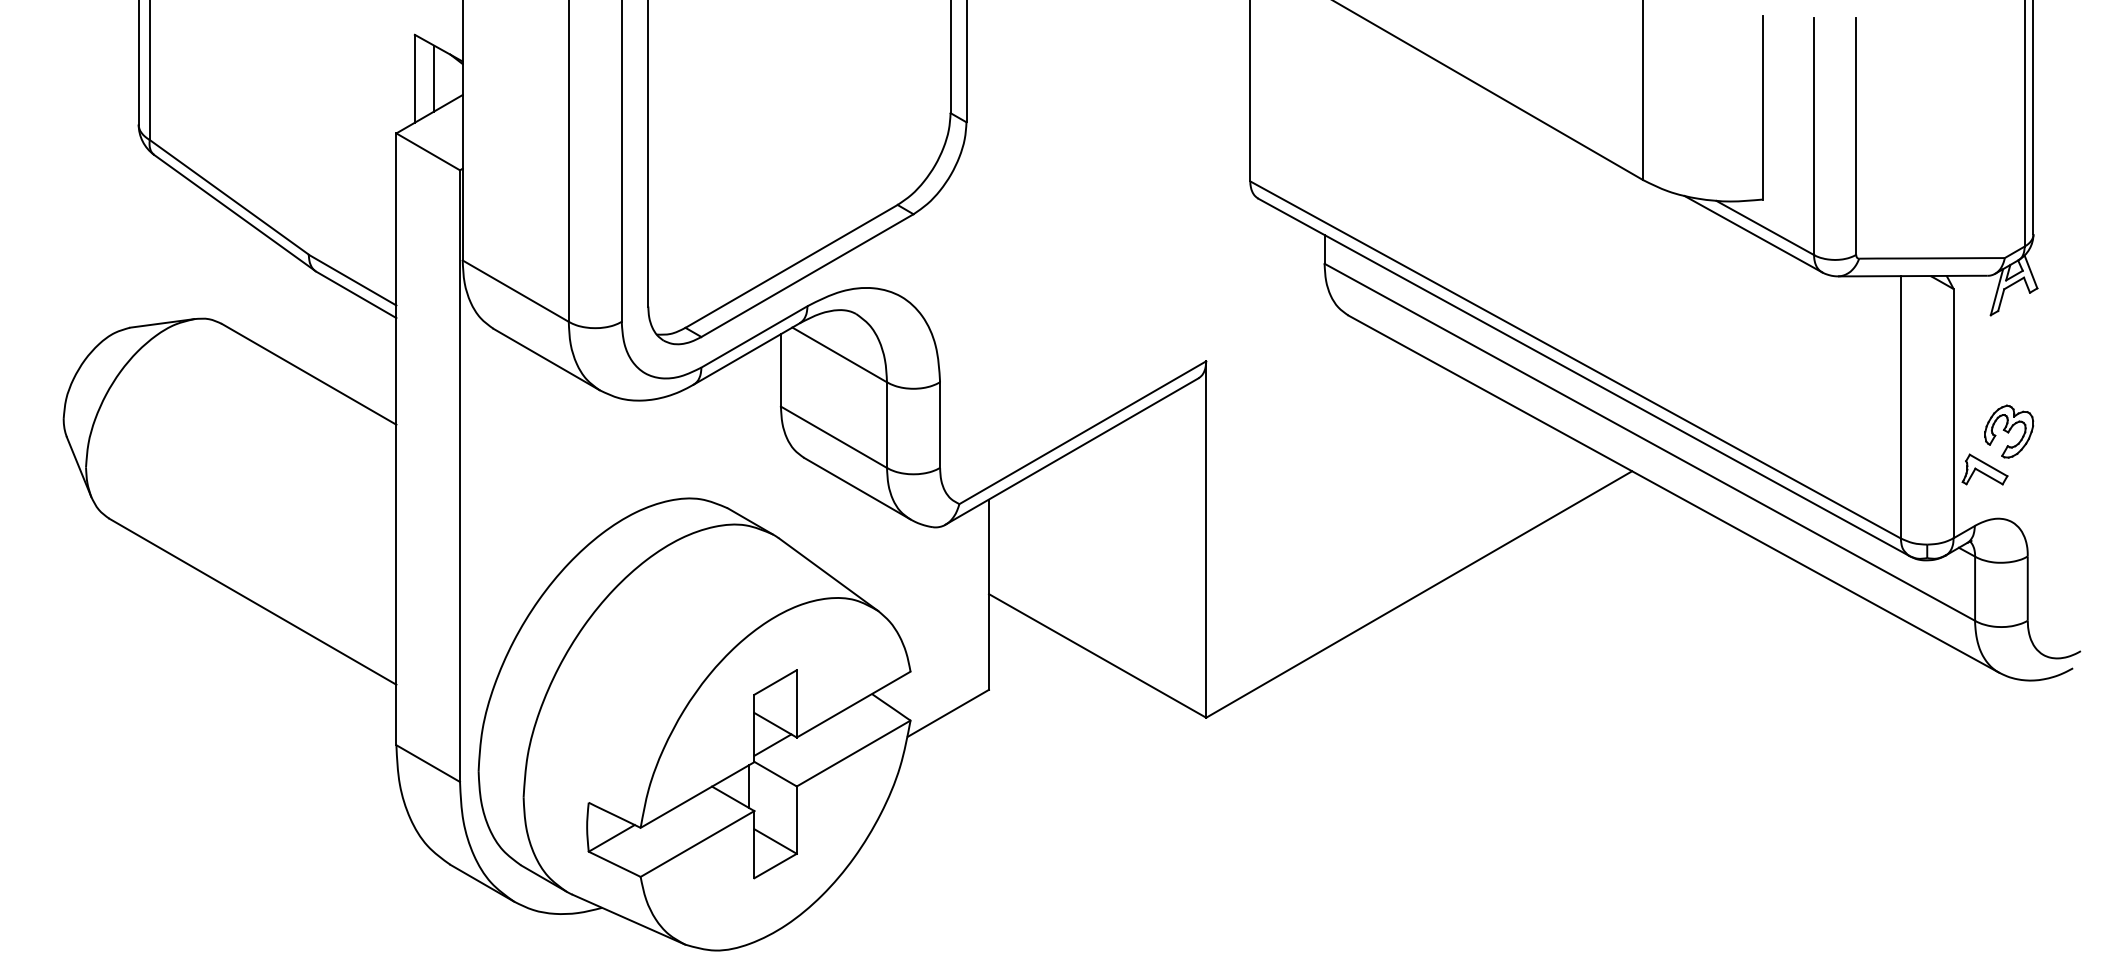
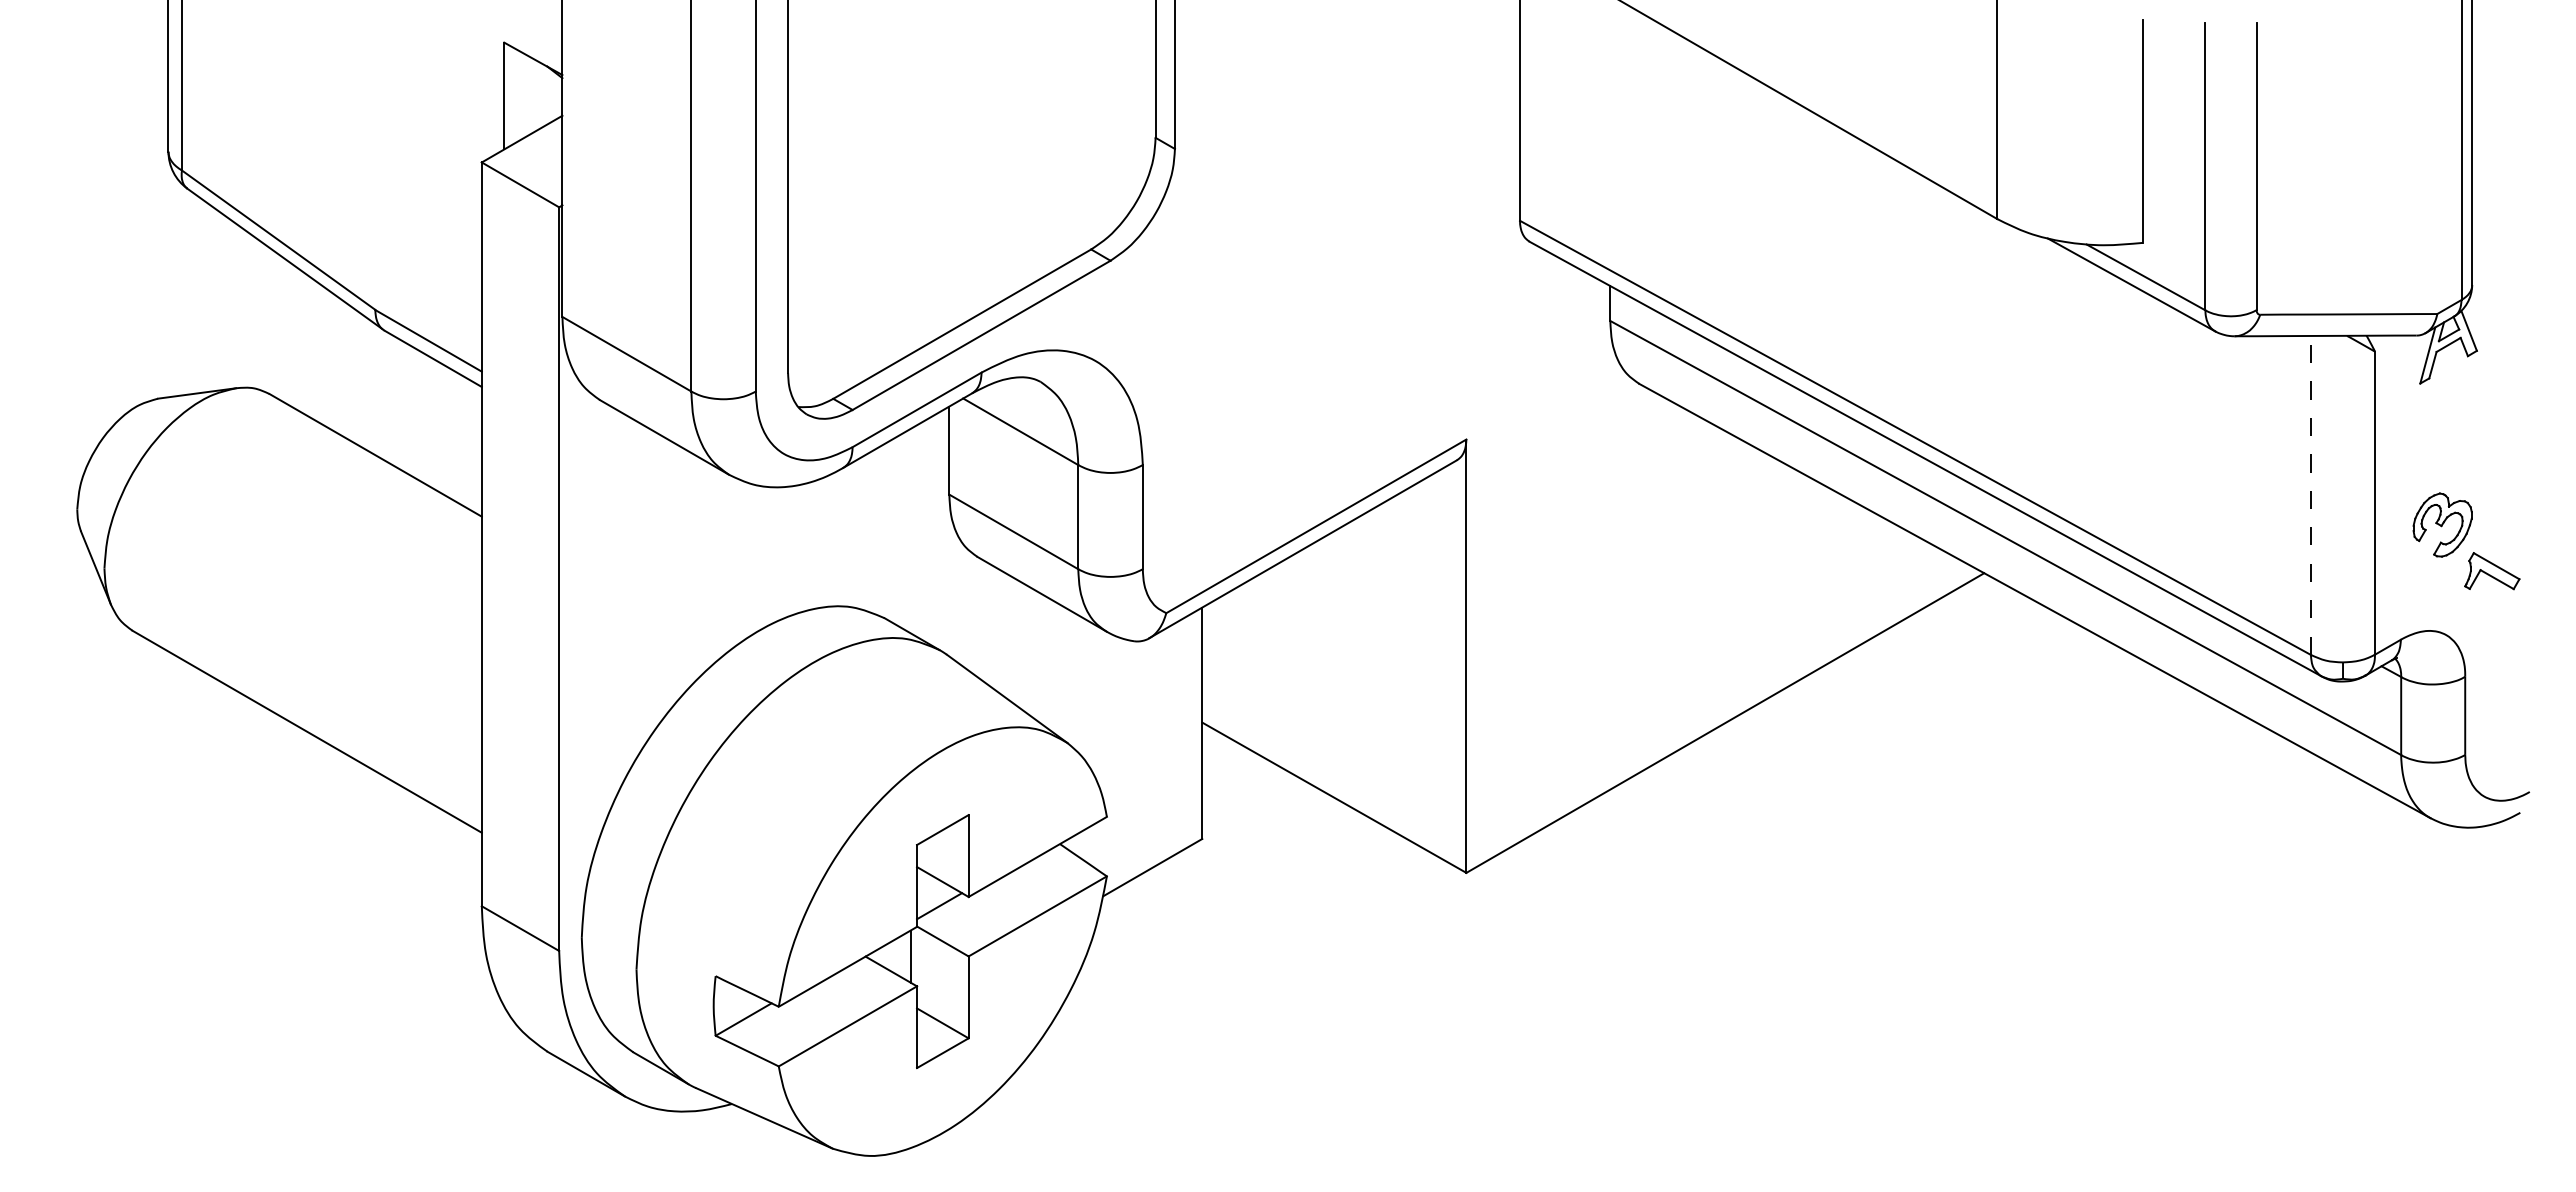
line: (433, 78) -> (527, 95), removed
line: (1900, 407) -> (2310, 495), solid -> dashed
part: (1985, 469) -> (2492, 571), moved

